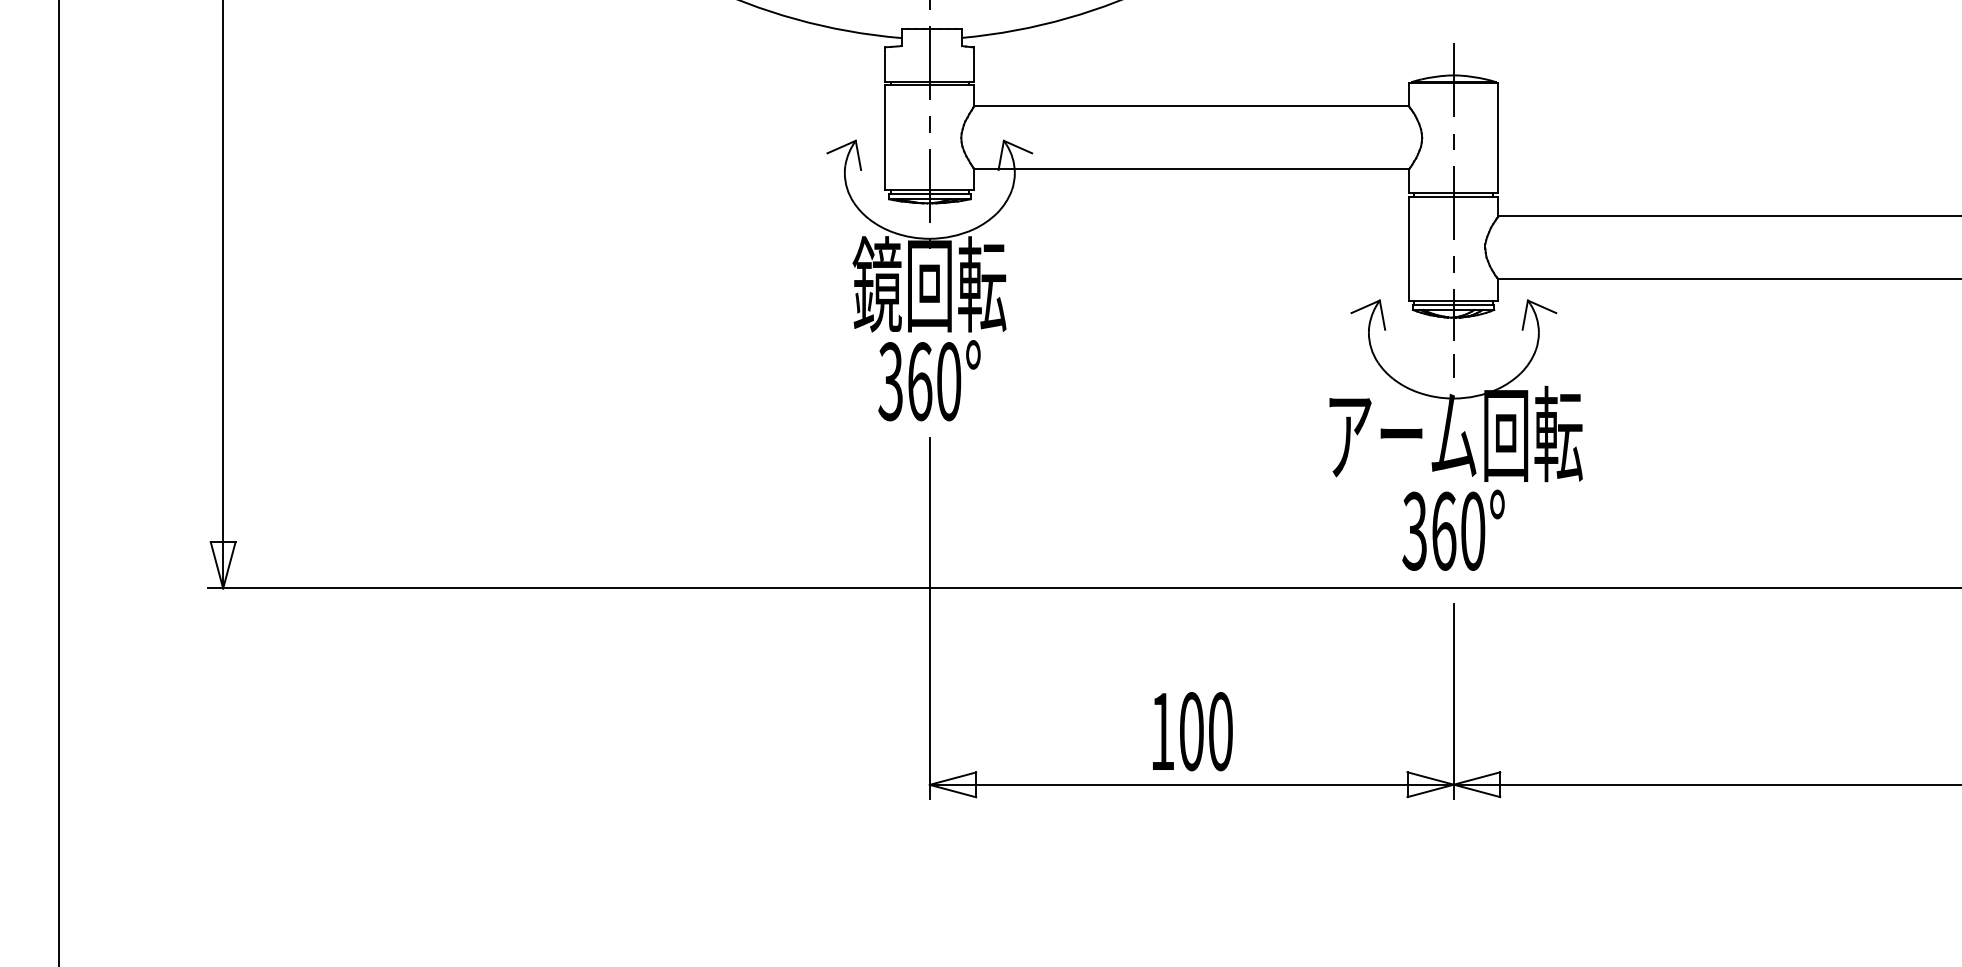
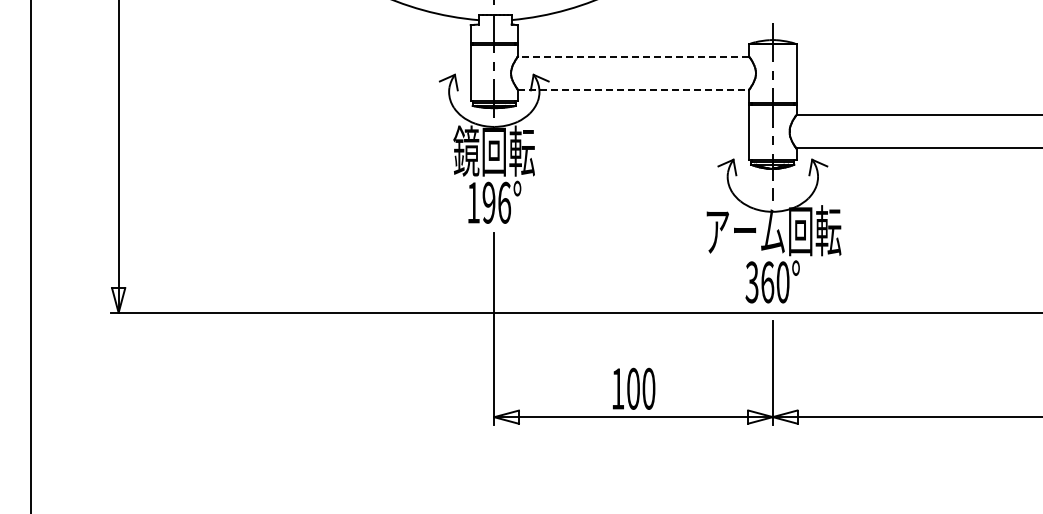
line: (1191, 106) -> (633, 56), solid -> dashed
line: (1191, 170) -> (633, 90), solid -> dashed
text: (920, 380) -> (489, 202), 360° -> 196°

